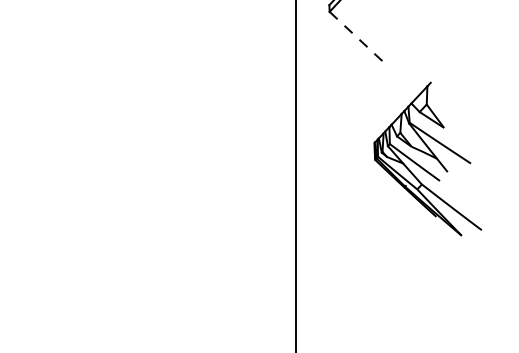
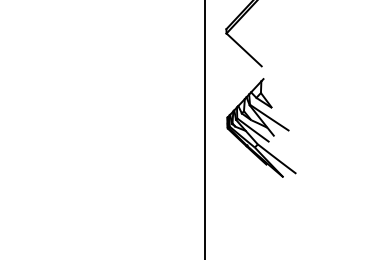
line: (357, 38) -> (244, 50), dashed -> solid
part: (427, 158) -> (261, 127), moved

